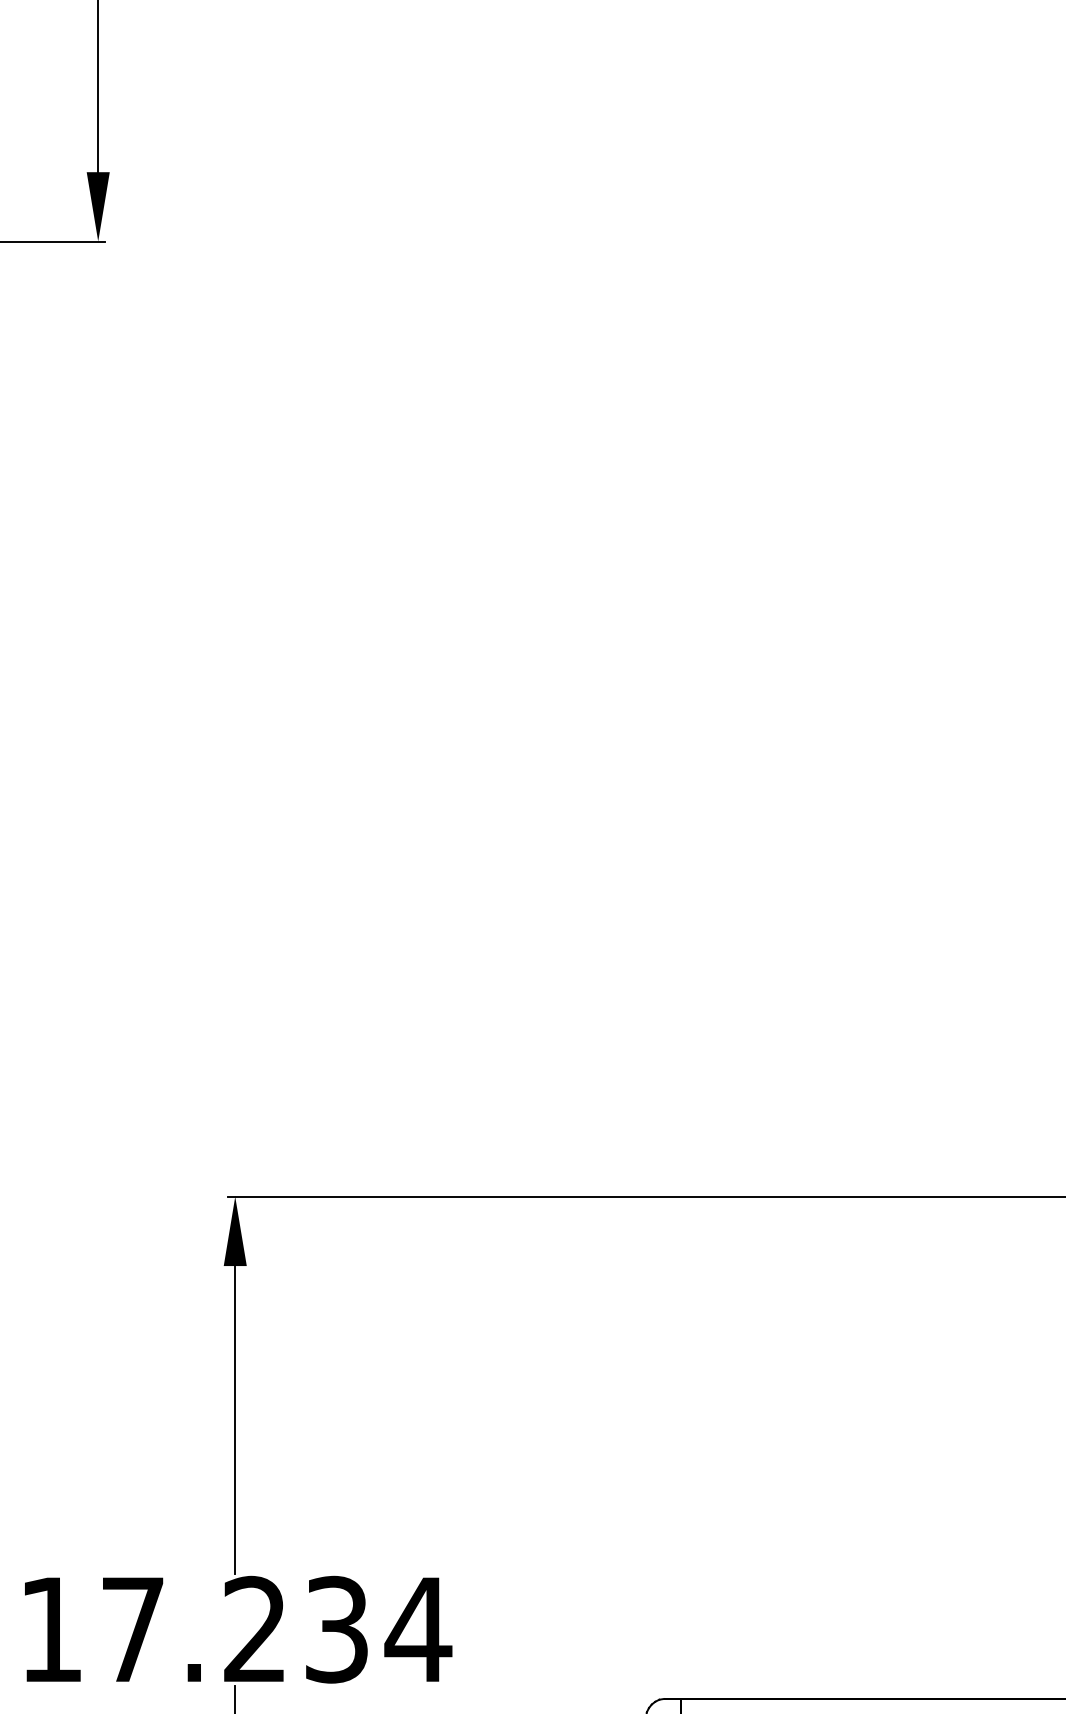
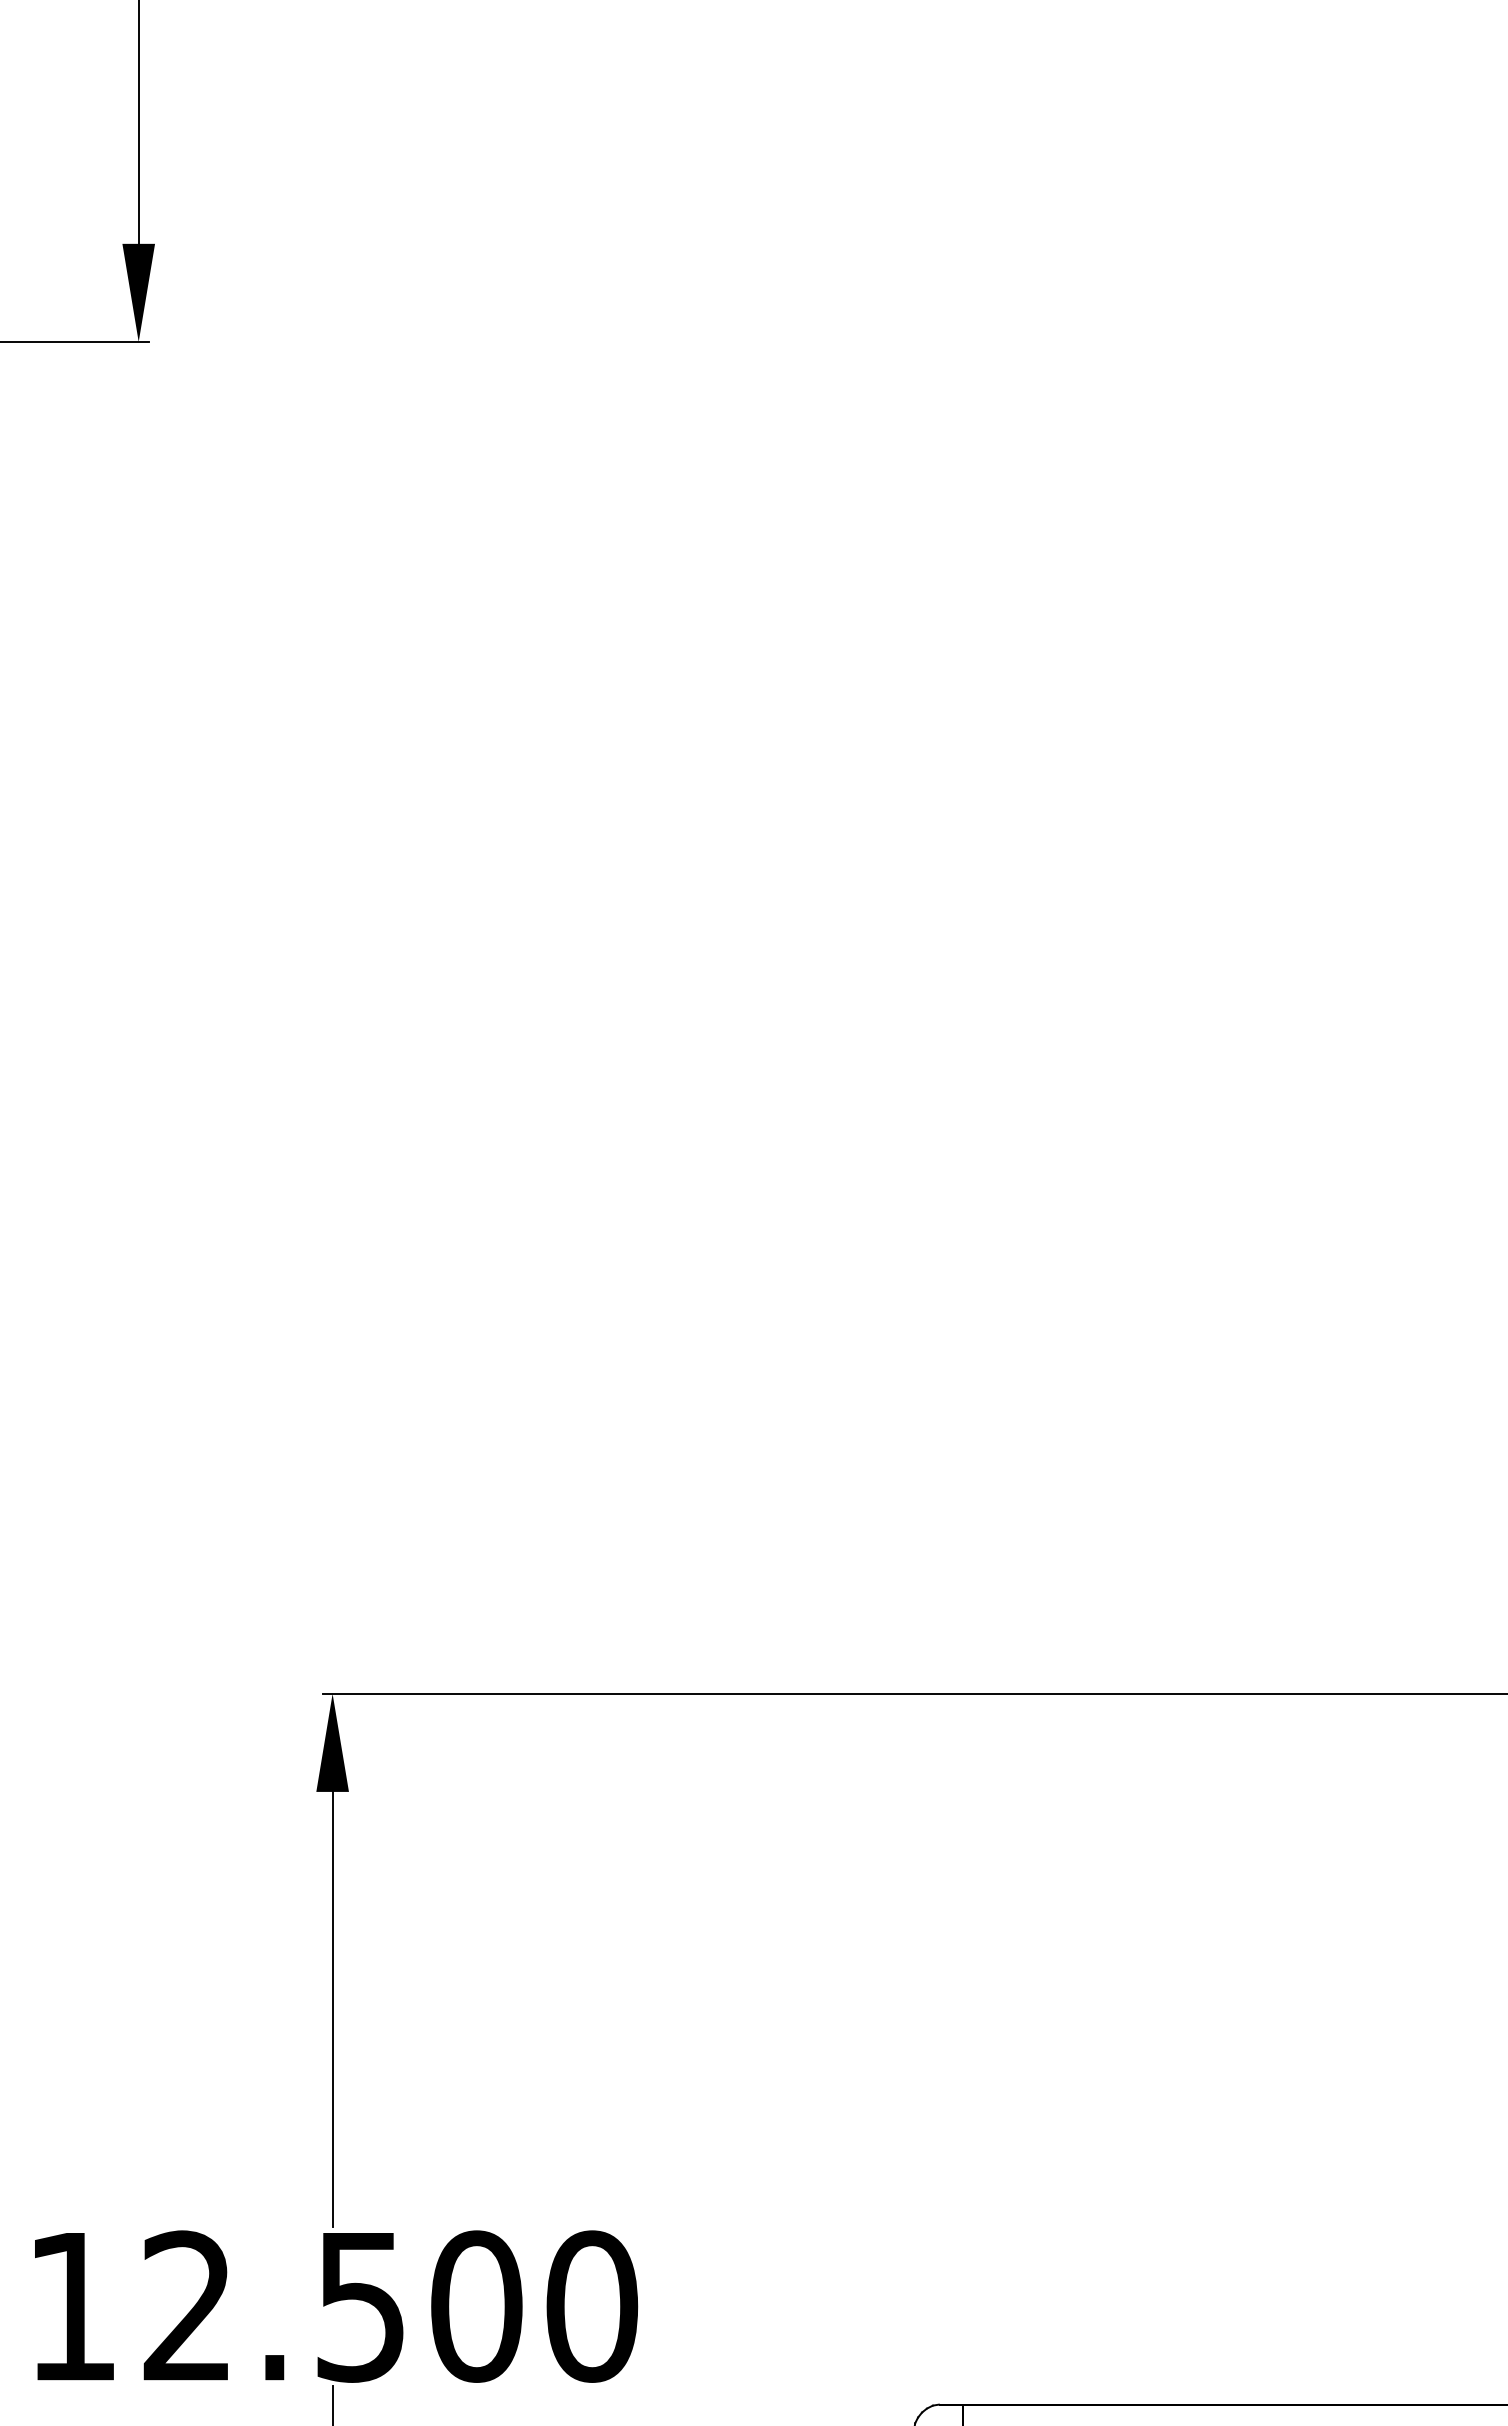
text: (276, 1629) -> (391, 2306), 17.234 -> 12.500

